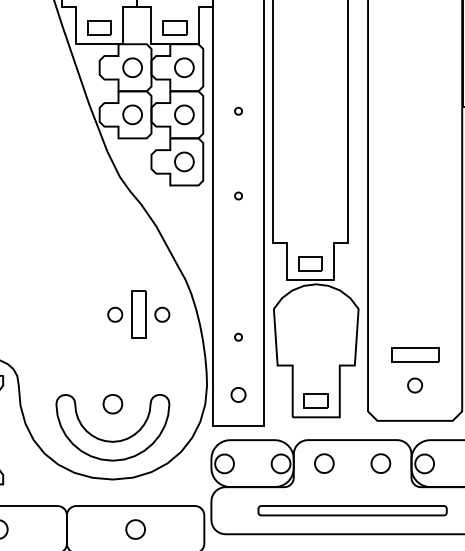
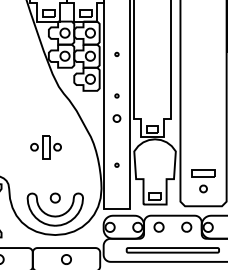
part: (137, 315) -> (45, 147), moved
part: (237, 394) -> (116, 118), moved

